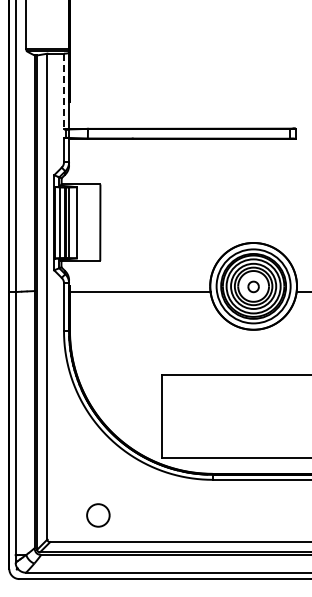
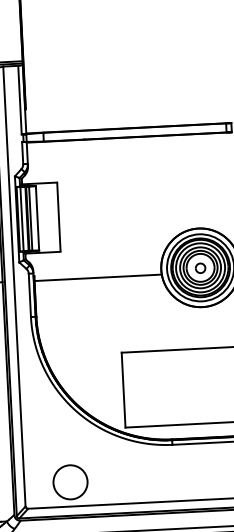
line: (64, 91) -> (20, 100), dashed -> solid
circle: (98, 515) -> (70, 482), size x1.67

